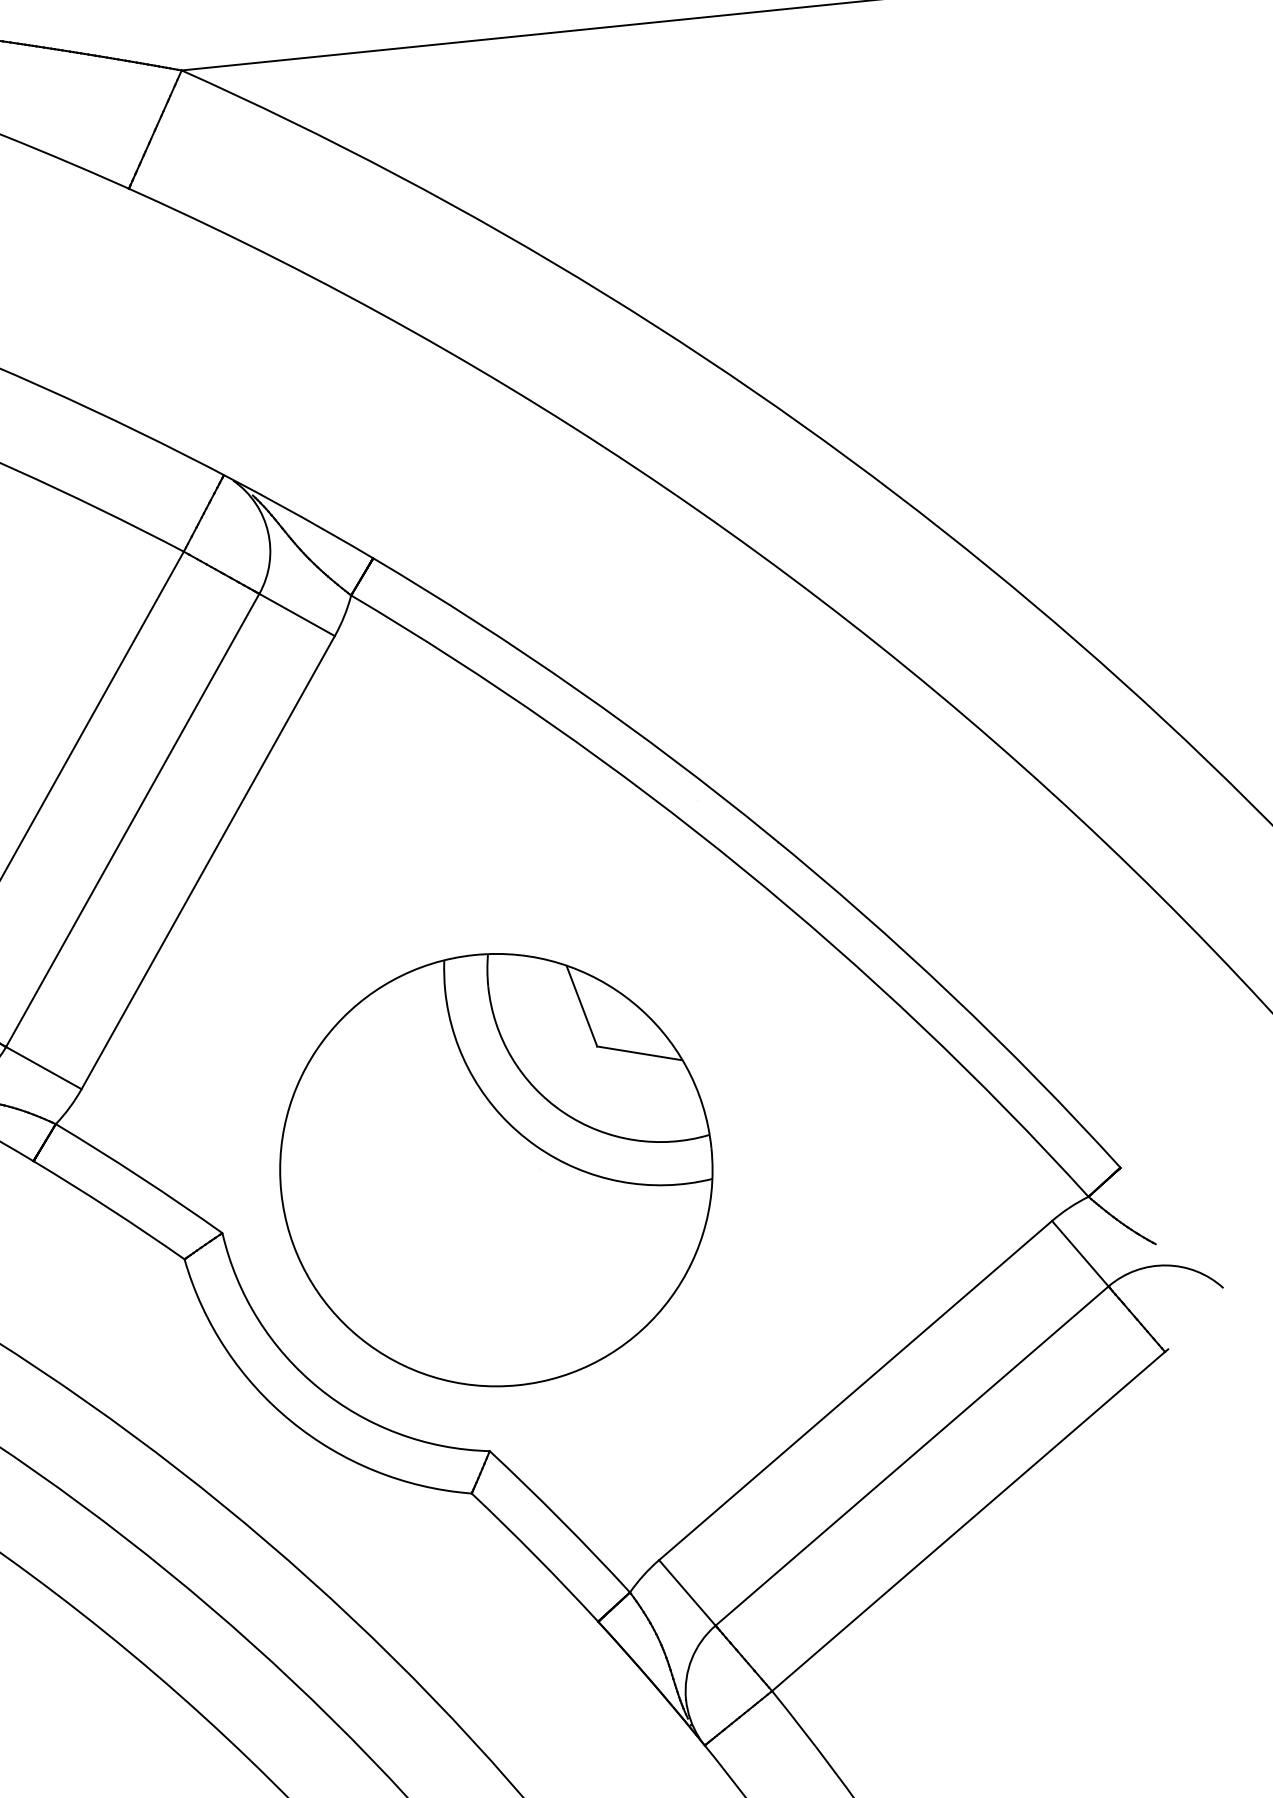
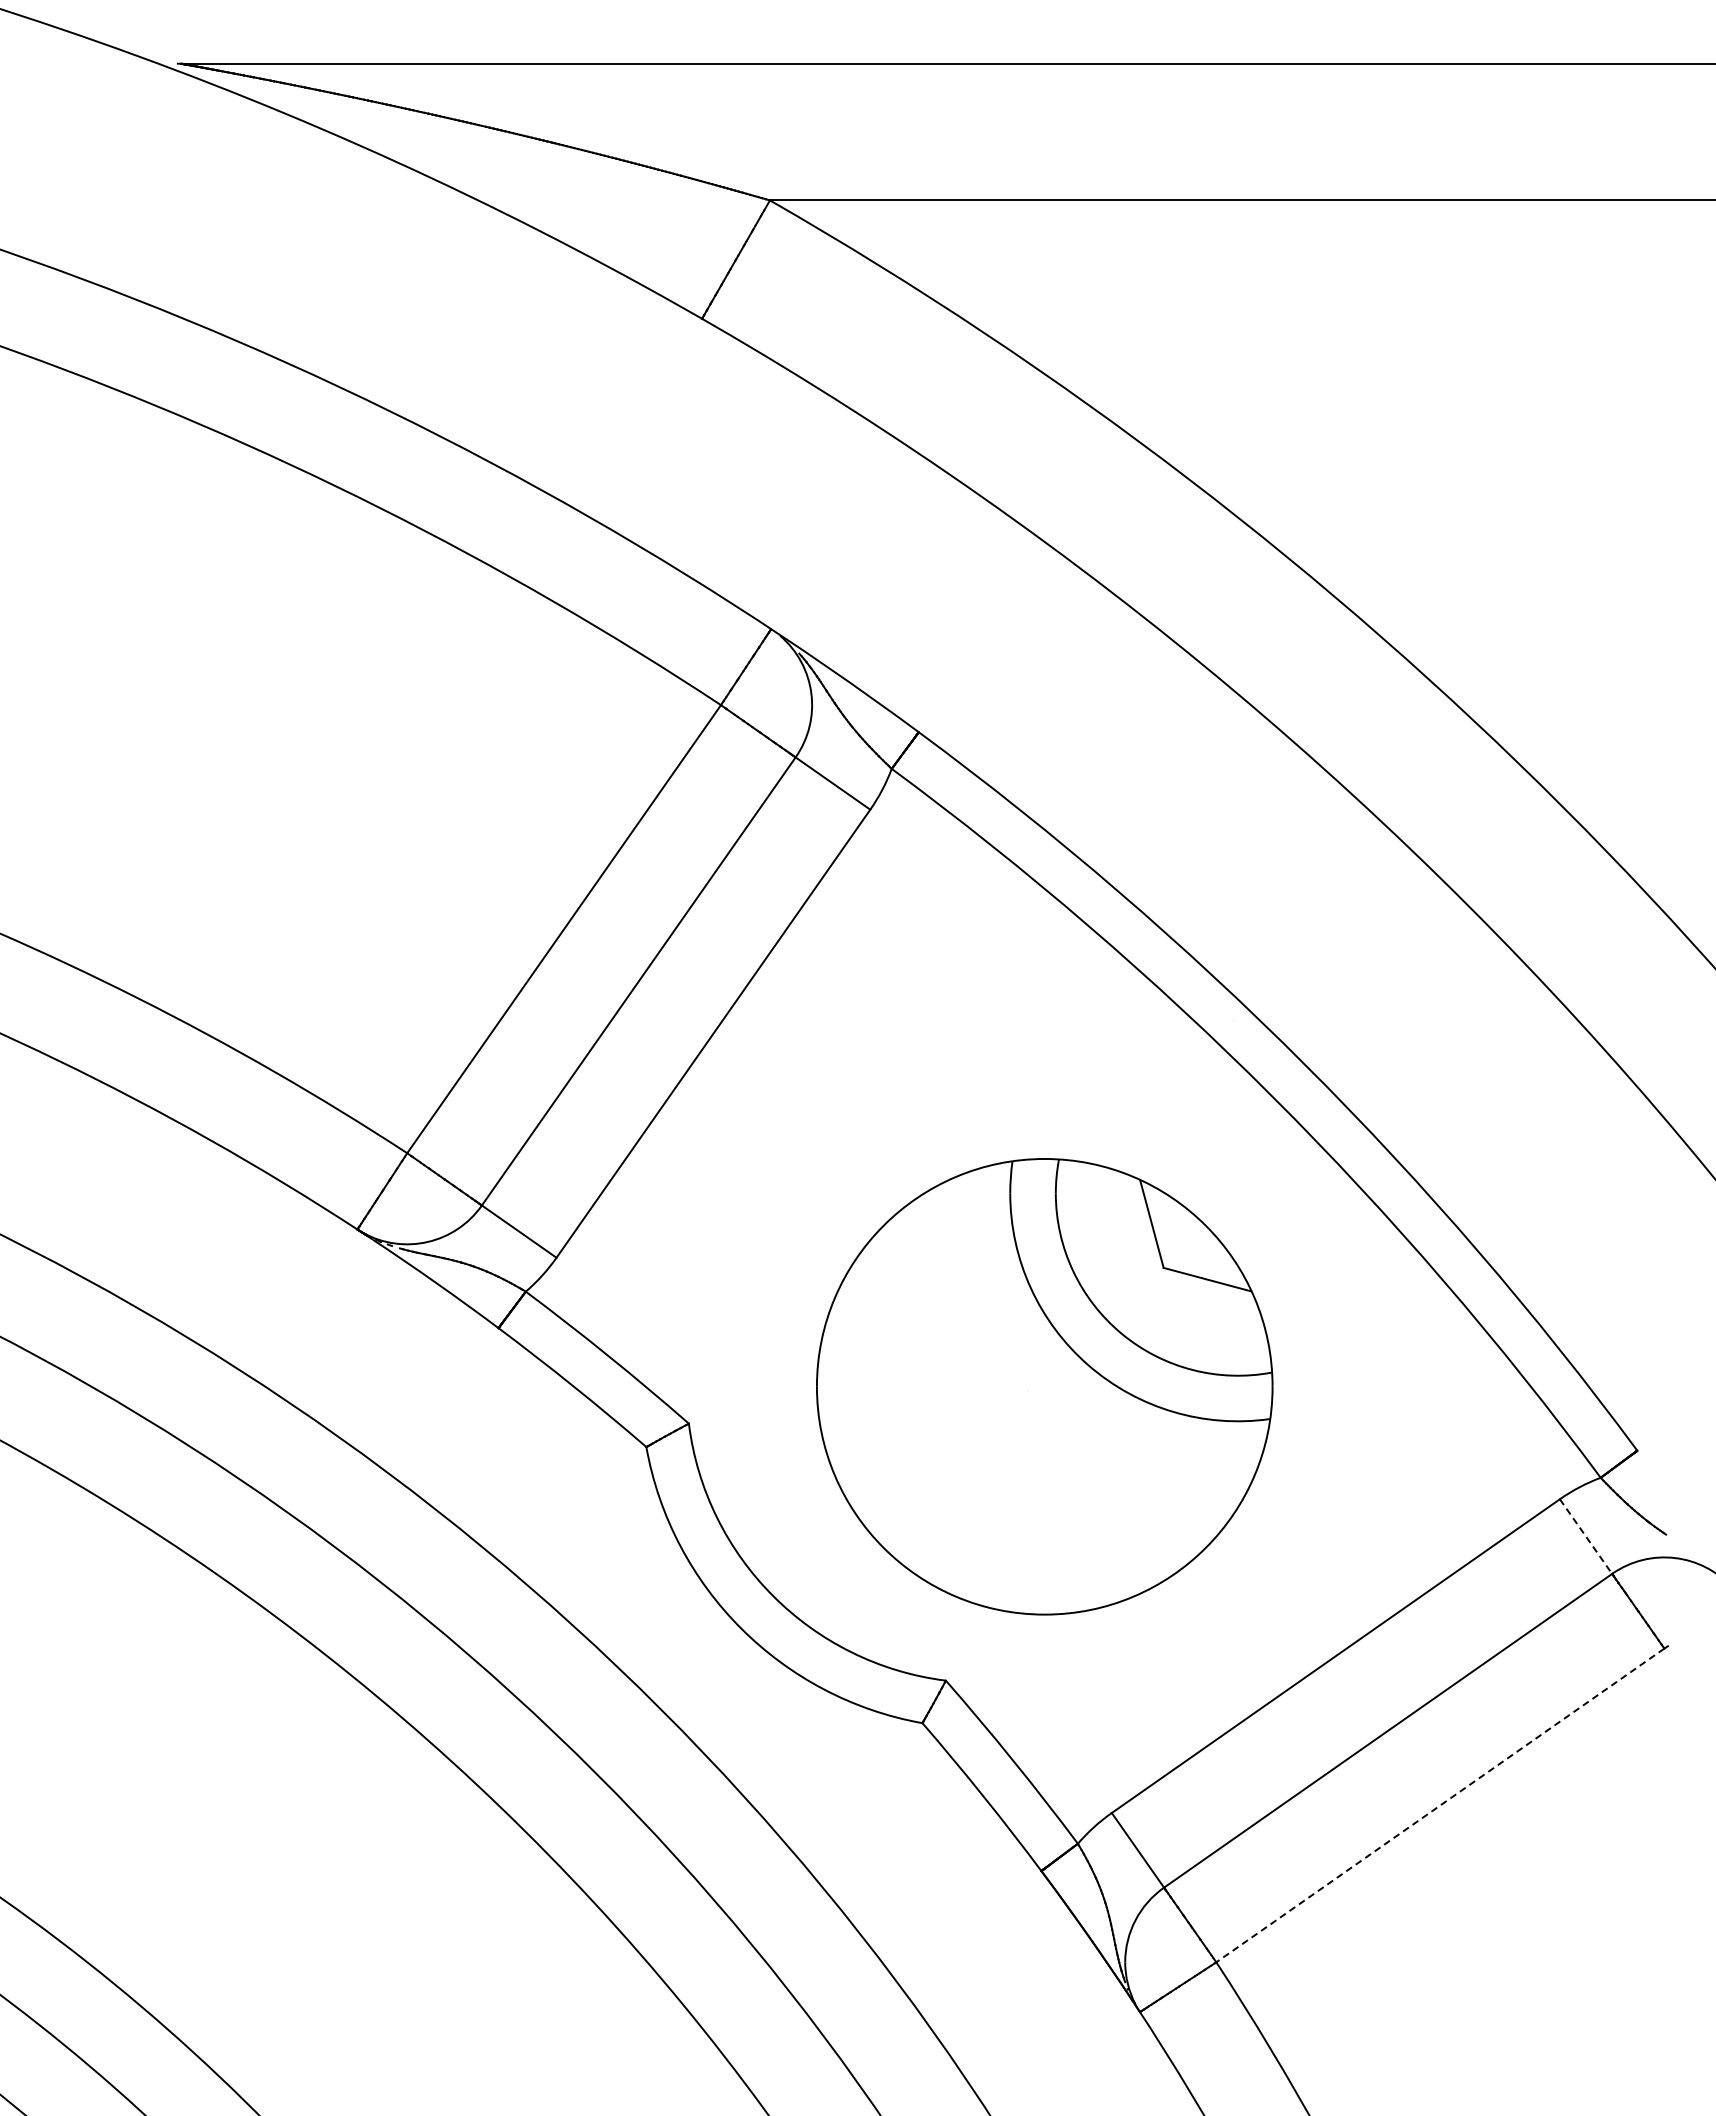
part: (496, 1169) -> (1044, 1386), moved
line: (1080, 1253) -> (1586, 1536), solid -> dashed
line: (968, 1521) -> (1440, 1805), solid -> dashed

